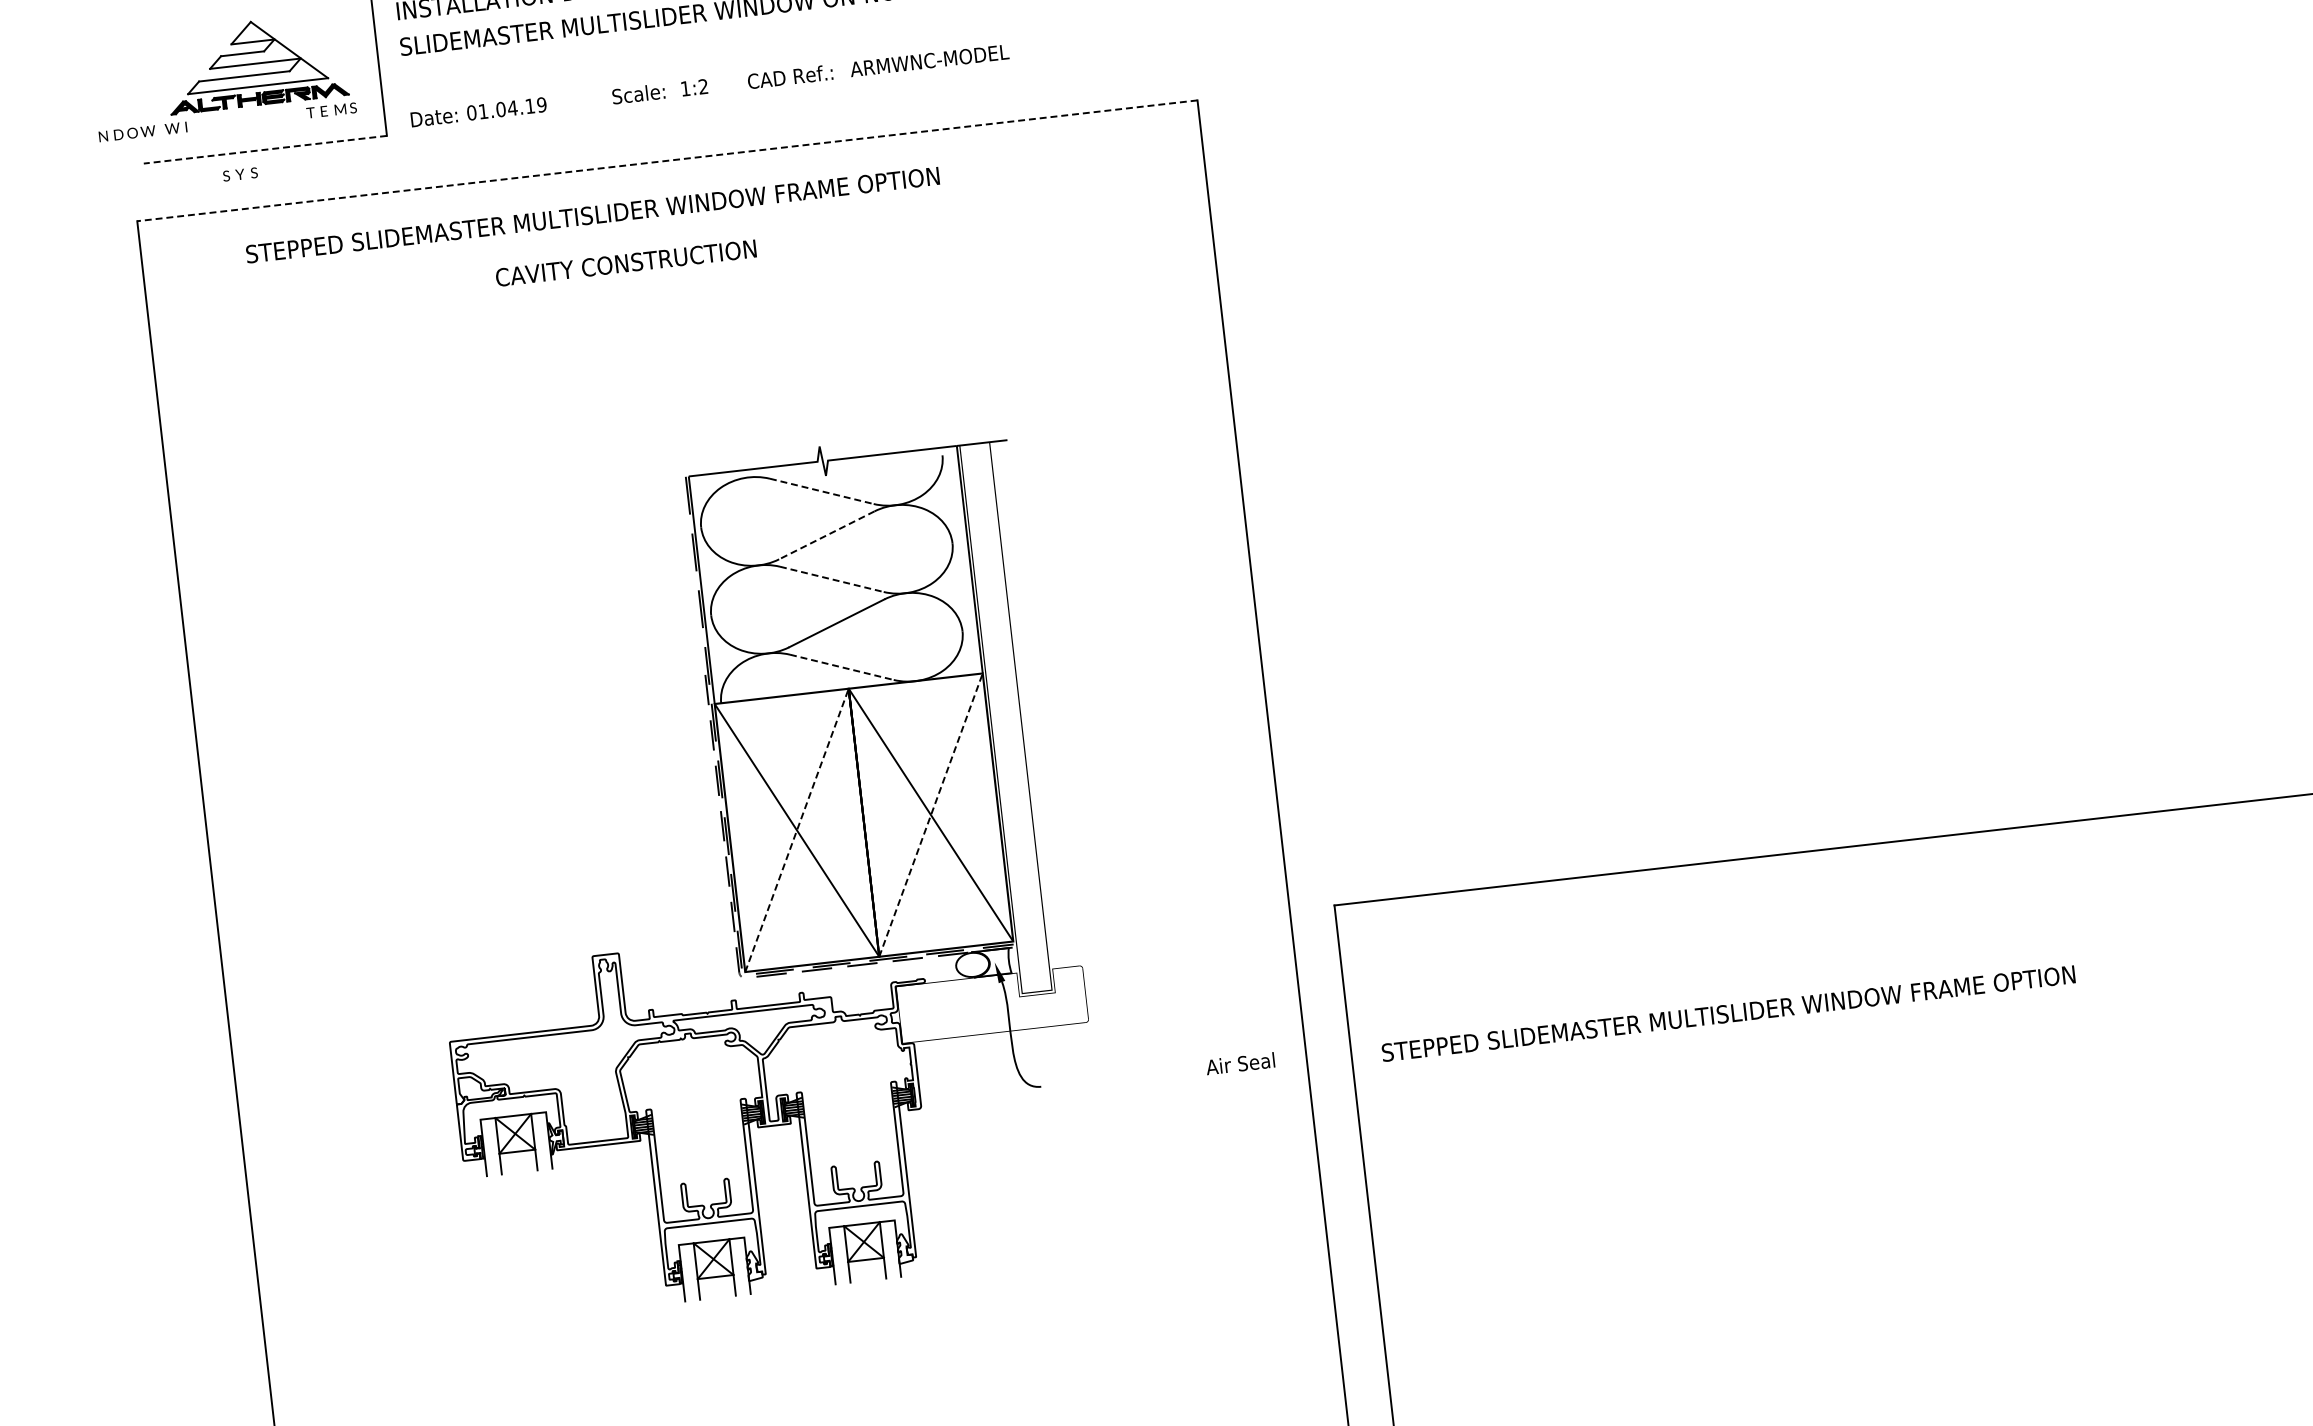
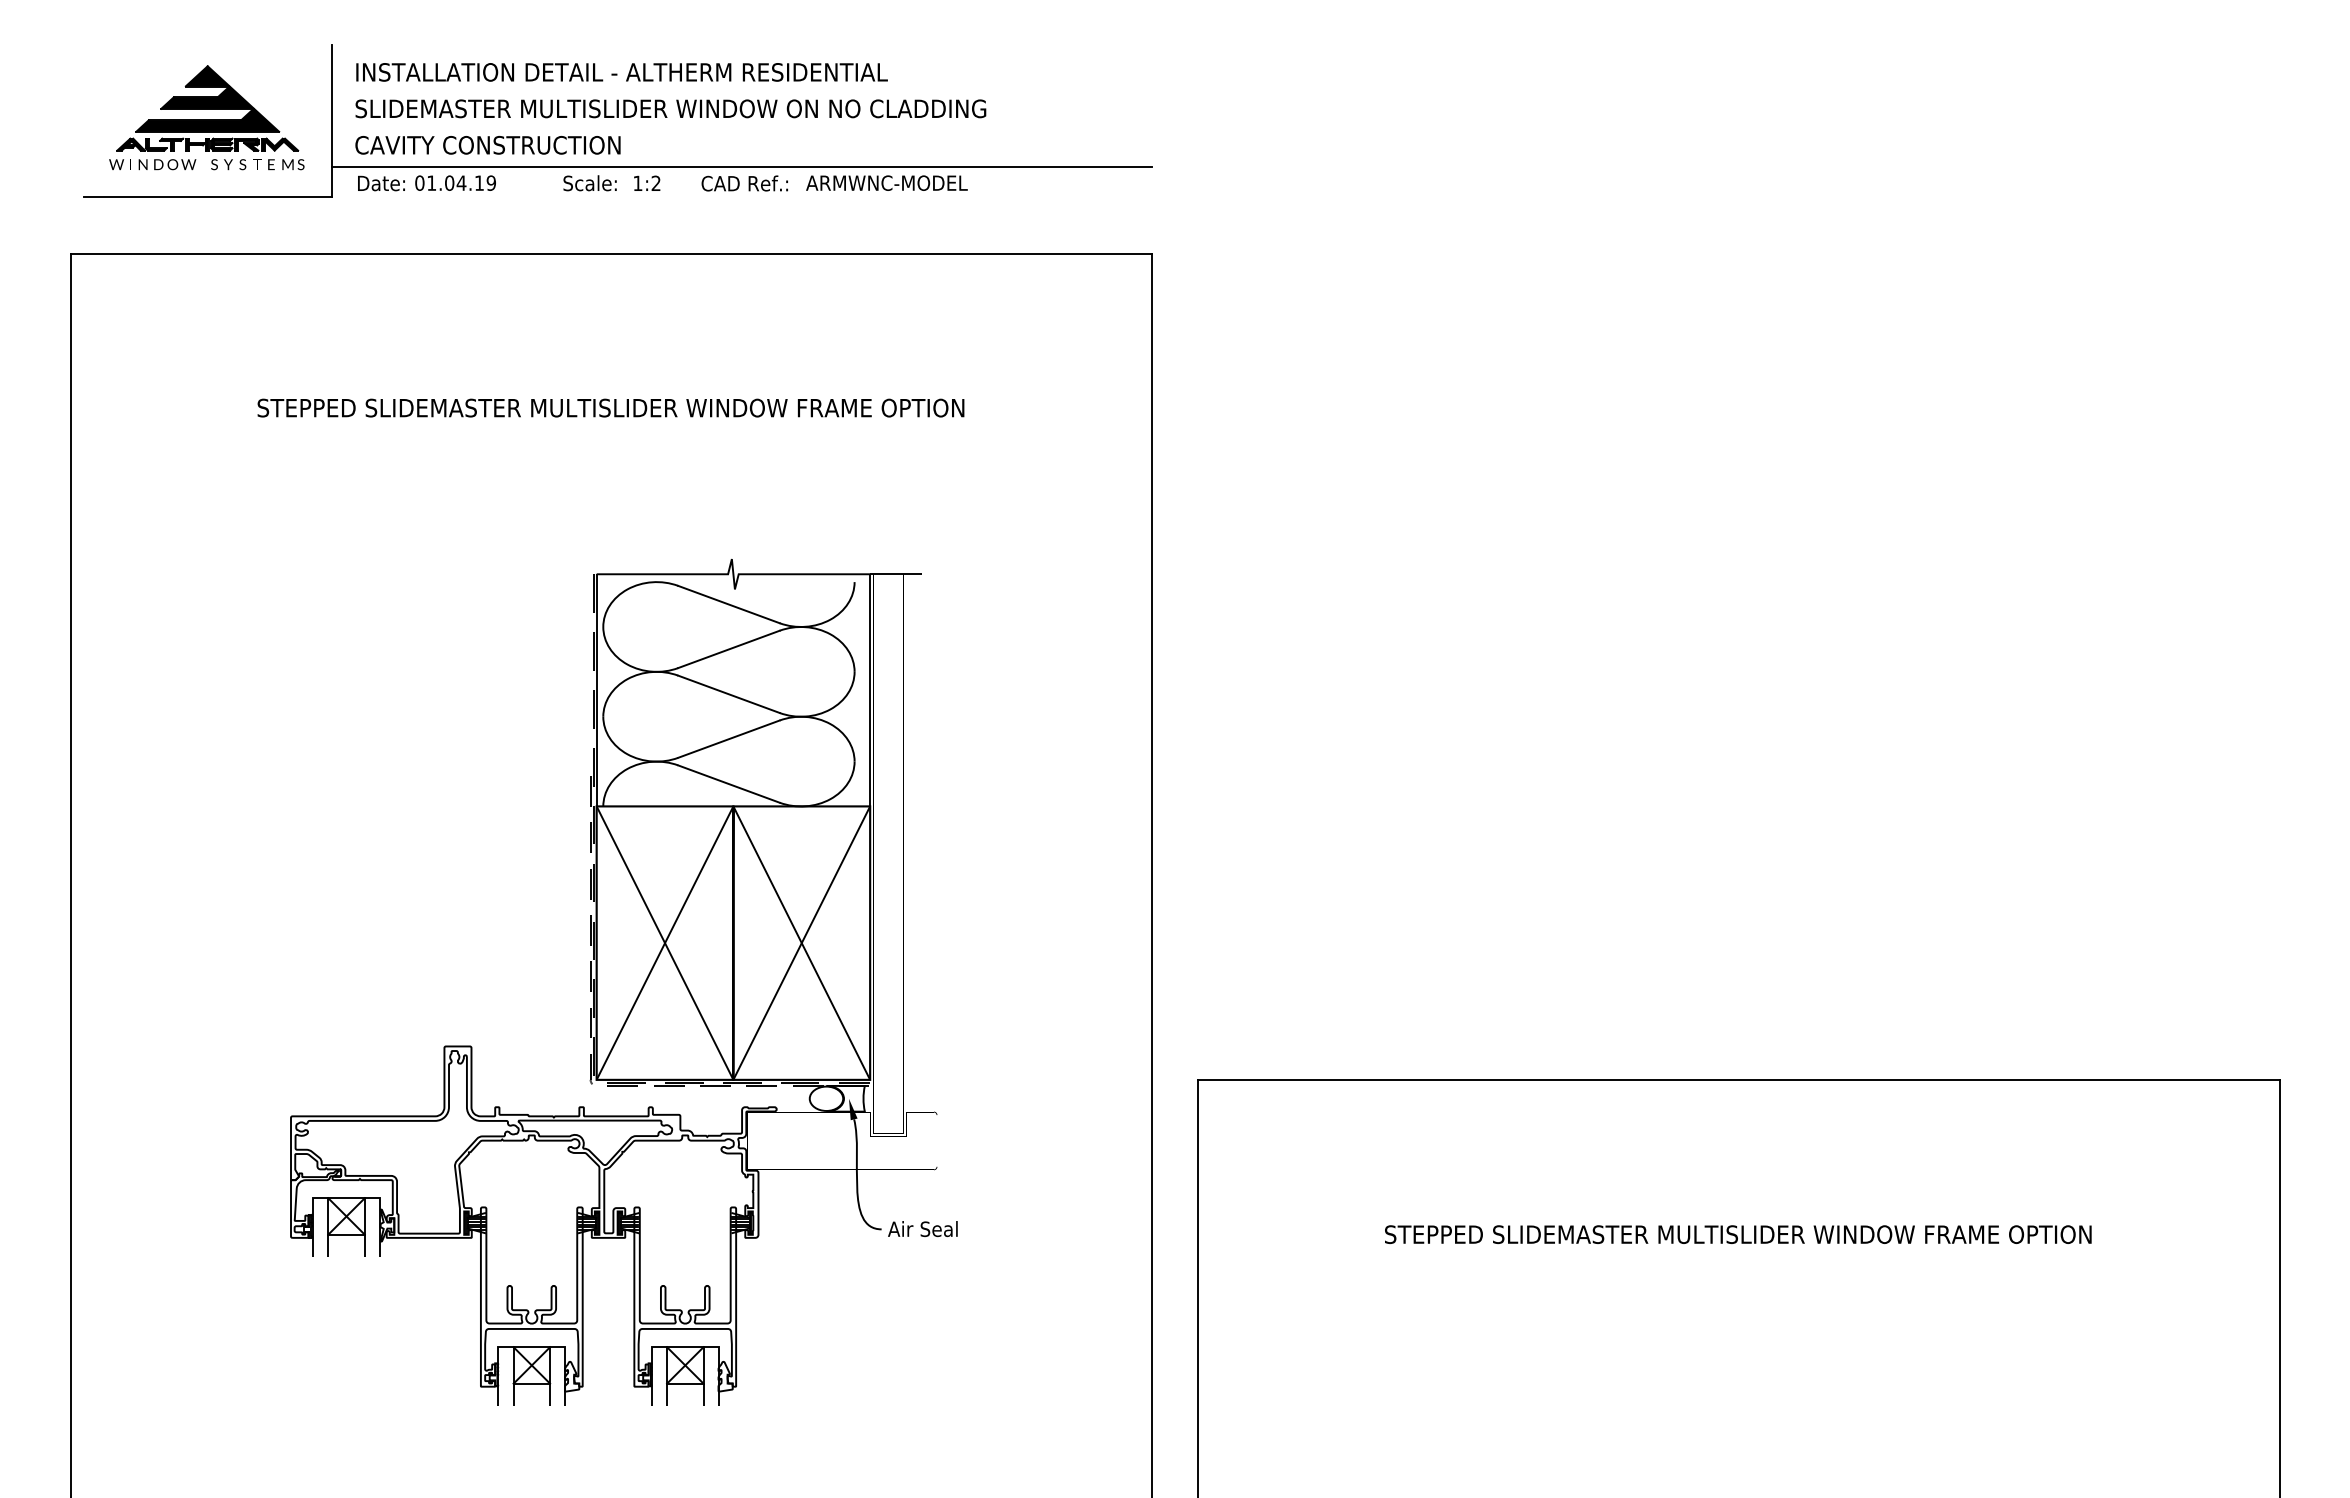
fill: (254, 53) -> (207, 98), added
line: (785, 60) -> (741, 166), added
text: (127, 133) -> (167, 164), moved
line: (265, 149) -> (207, 196), dashed -> solid
line: (667, 160) -> (611, 253), dashed -> solid
text: (240, 174) -> (228, 164), moved
text: (592, 214) -> (610, 407), moved
text: (625, 263) -> (487, 145), moved
line: (822, 491) -> (729, 604), dashed -> solid
line: (826, 535) -> (728, 649), dashed -> solid
line: (832, 579) -> (729, 694), dashed -> solid
line: (842, 667) -> (729, 784), dashed -> solid
line: (930, 815) -> (801, 943), dashed -> solid
line: (797, 830) -> (665, 943), dashed -> solid
text: (1728, 1013) -> (1738, 1234), moved
text: (1240, 1064) -> (922, 1229), moved

